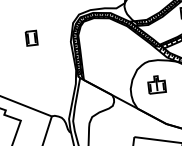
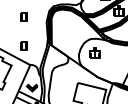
part: (36, 85) -> (23, 45), added

